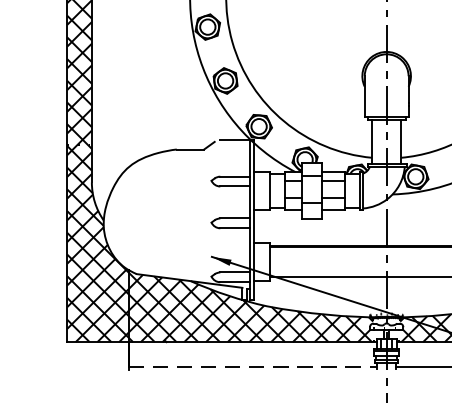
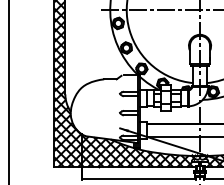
line: (254, 366) -> (139, 178), dashed -> solid

